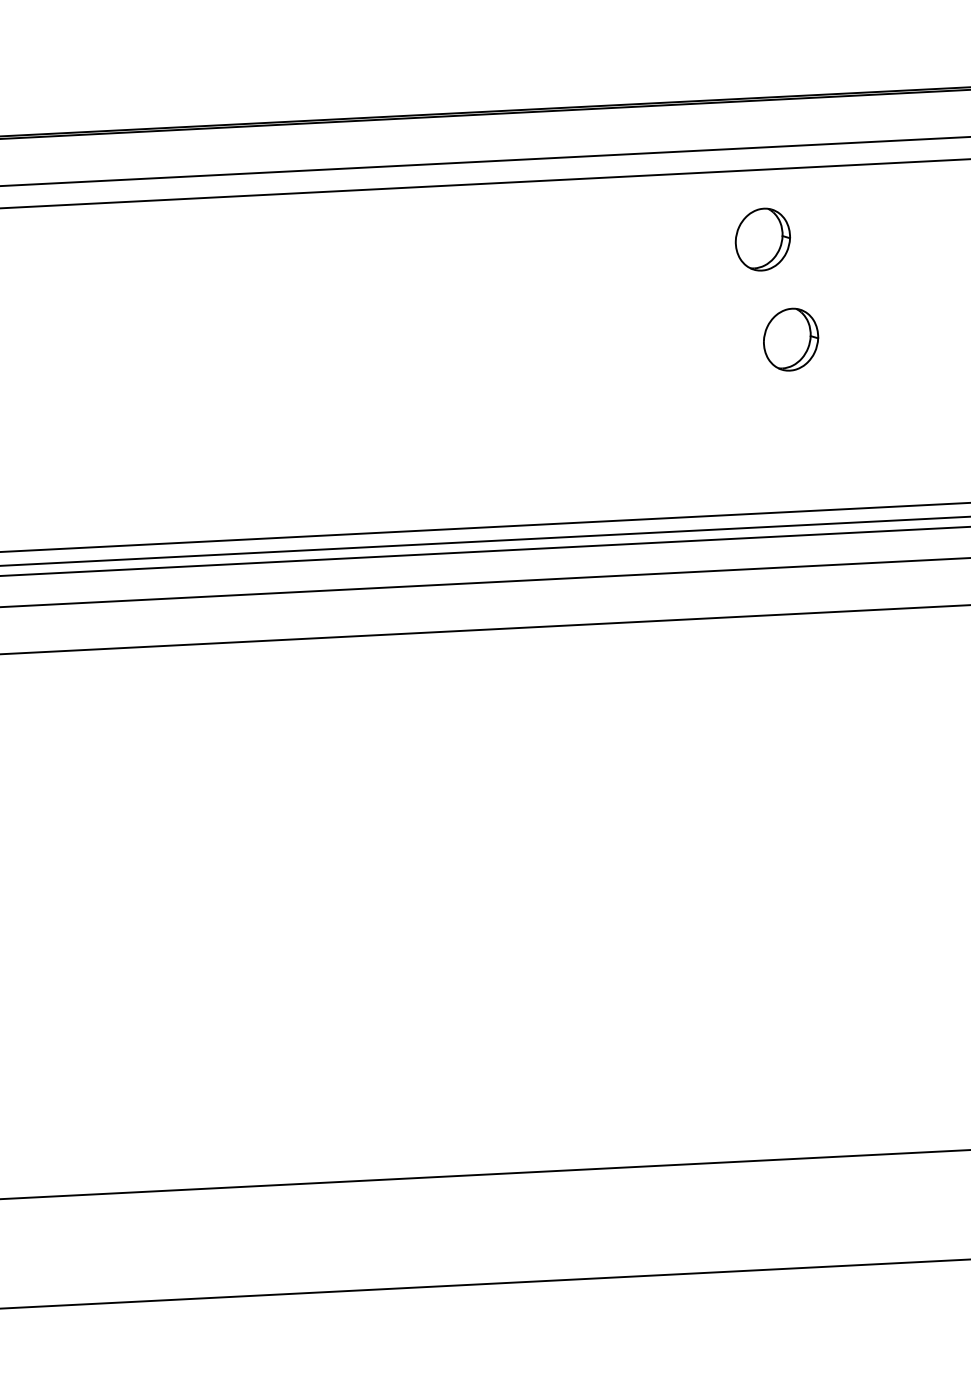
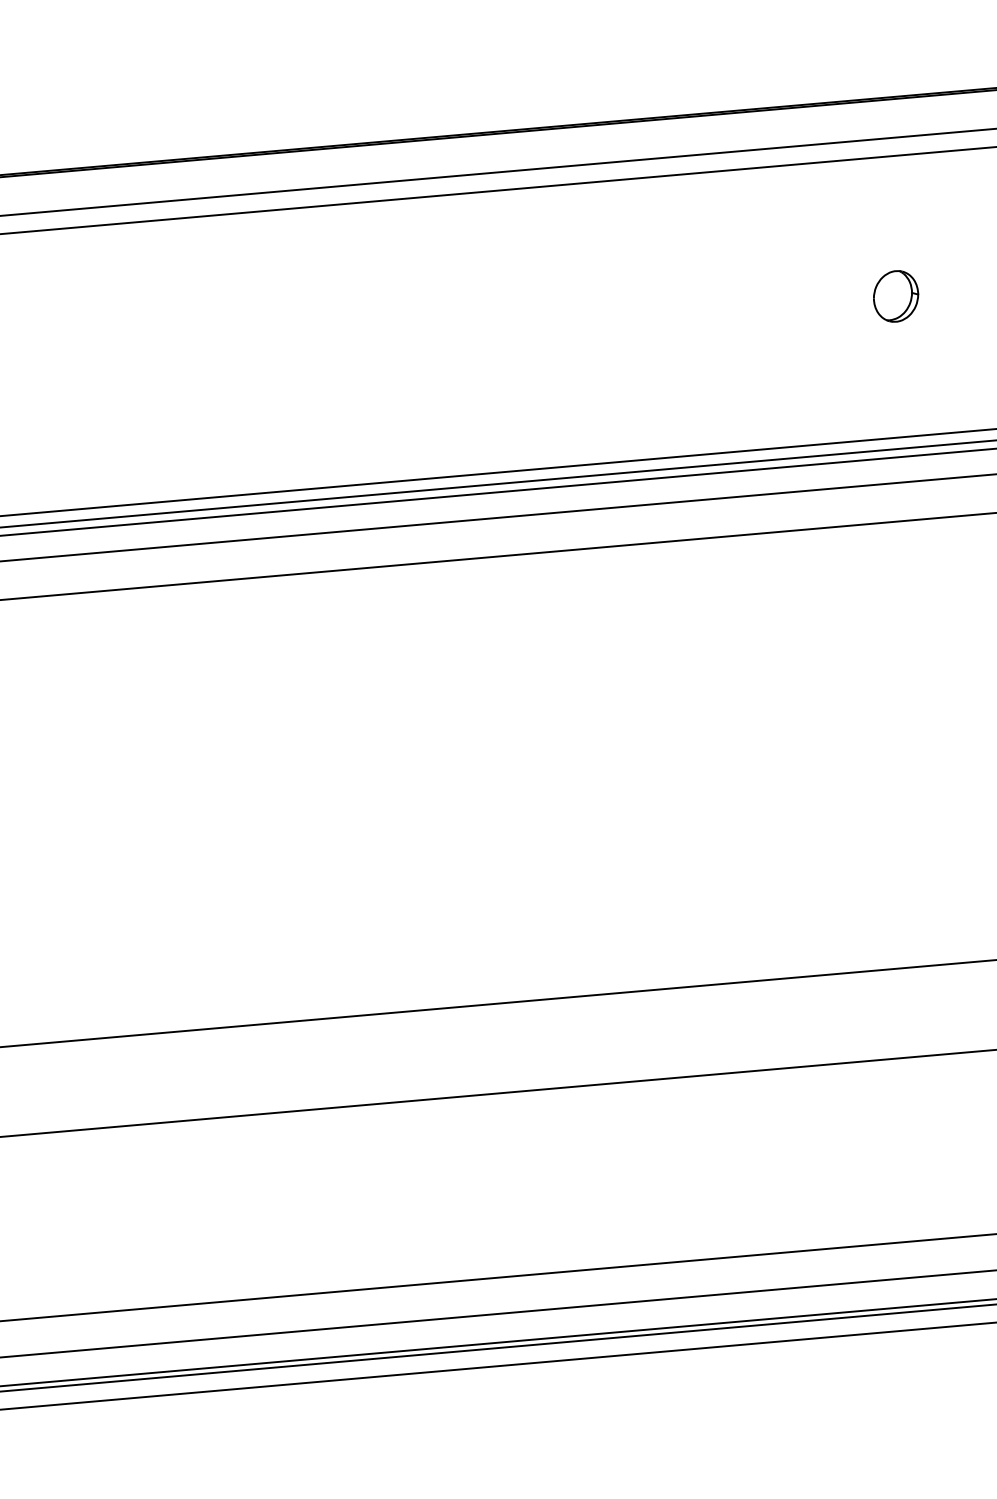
part: (763, 239) -> (870, 215), removed

